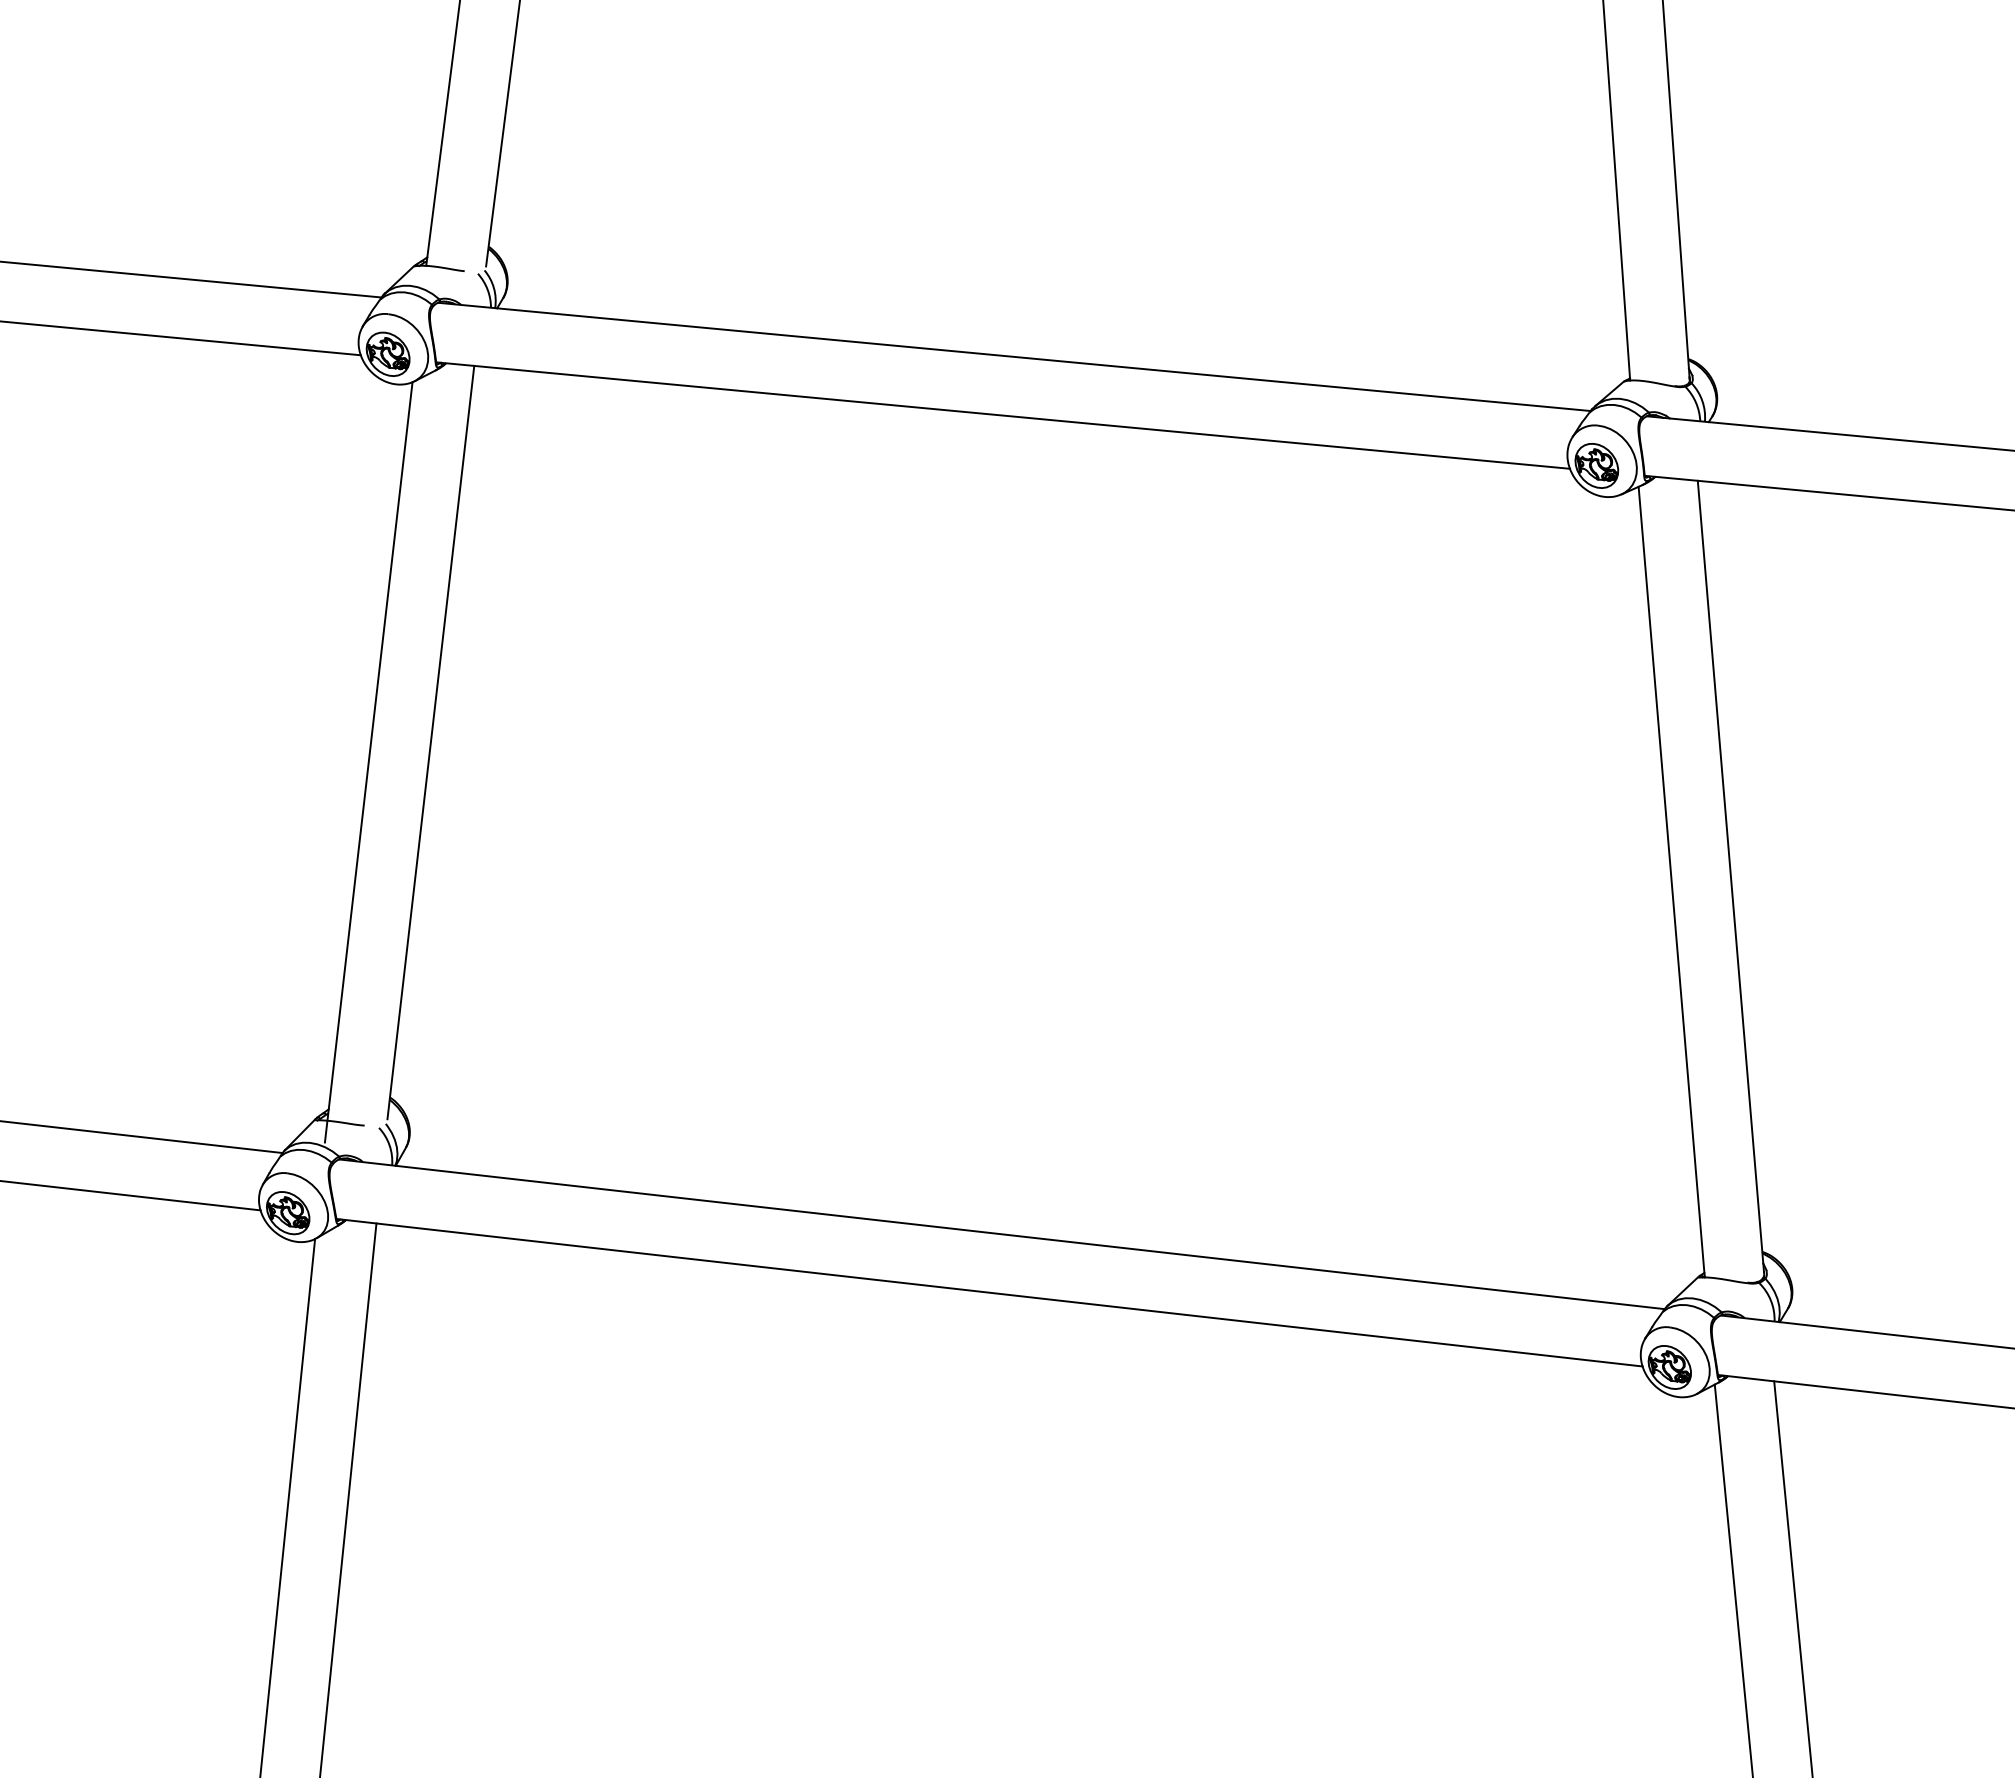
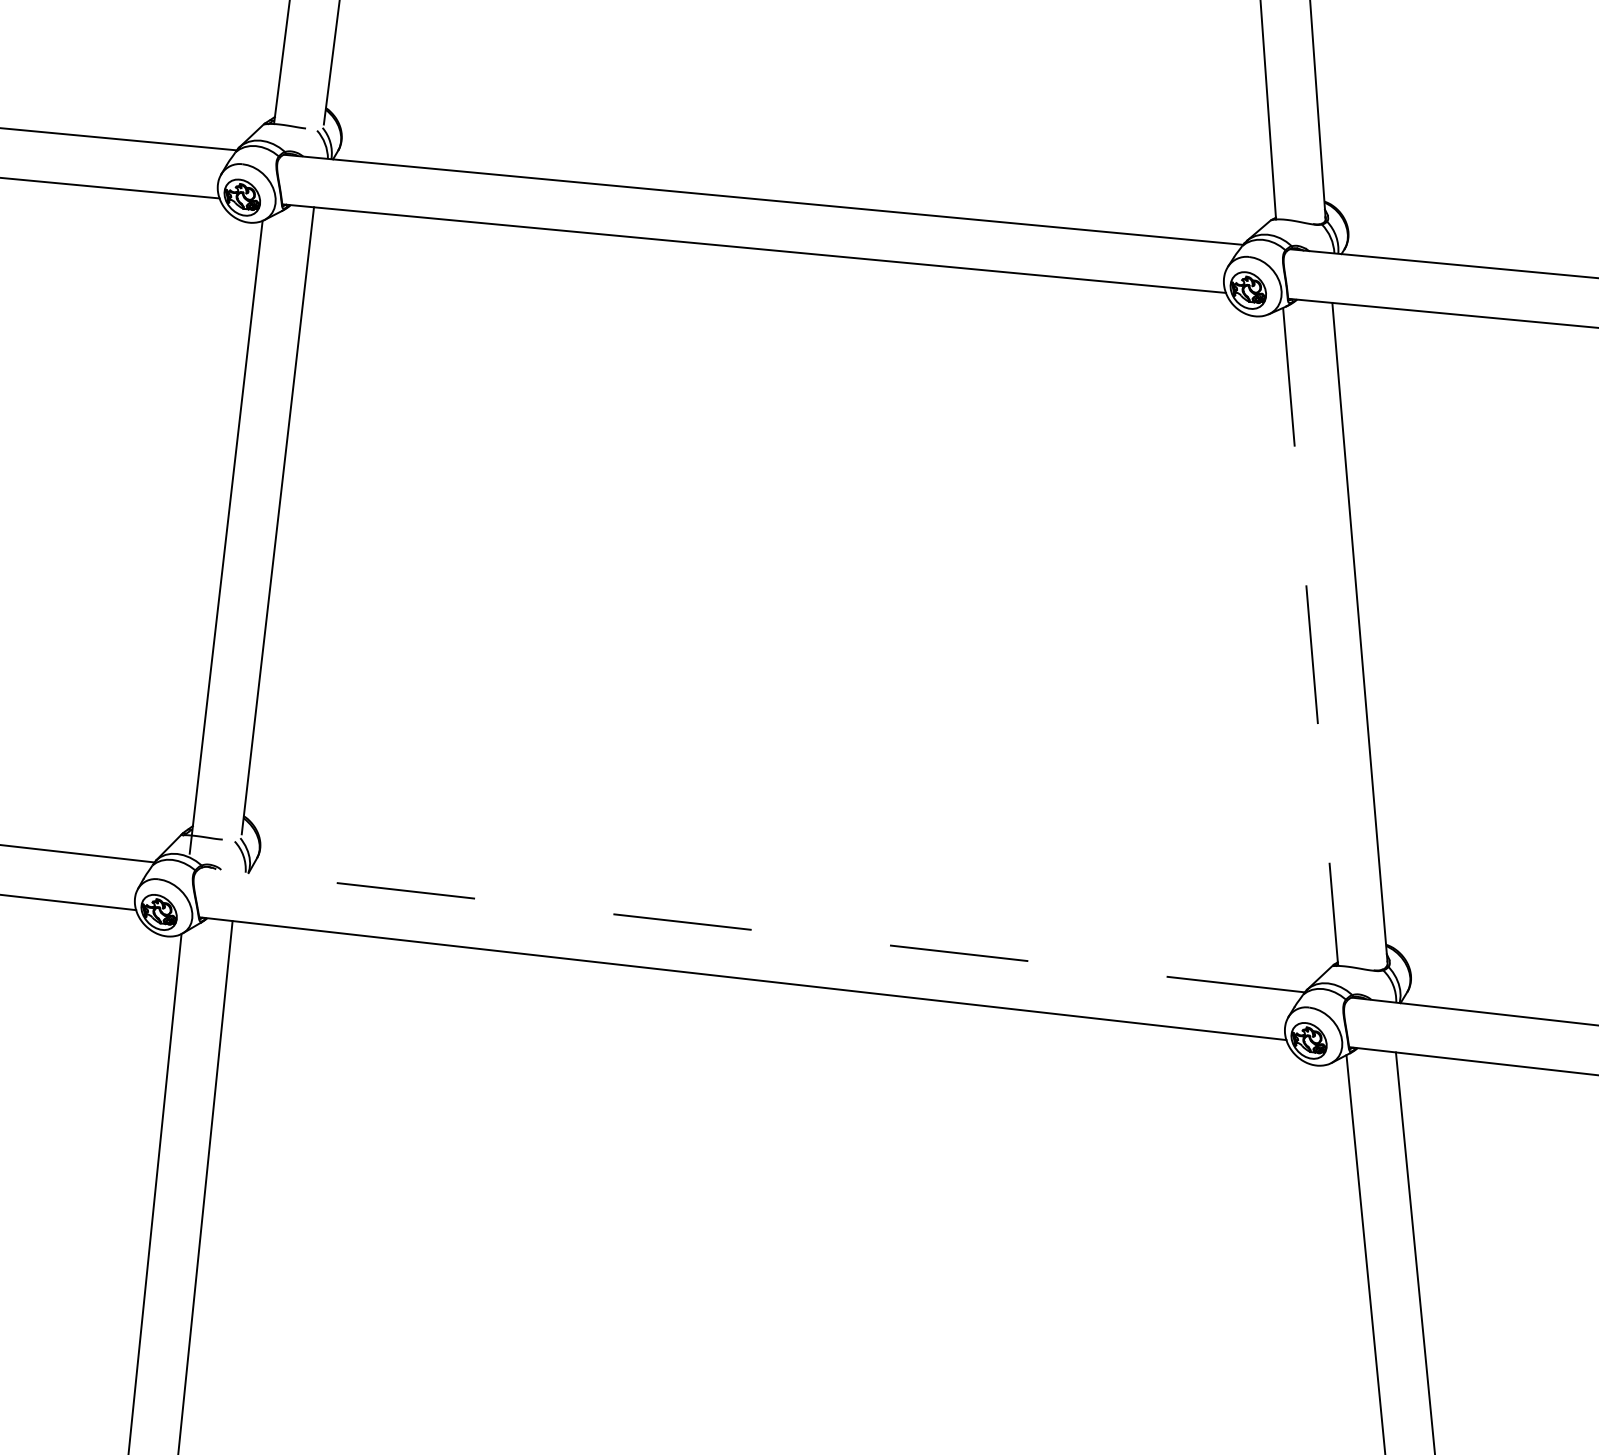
line: (1671, 882) -> (1310, 637), solid -> dashed
line: (1002, 1234) -> (753, 930), solid -> dashed

